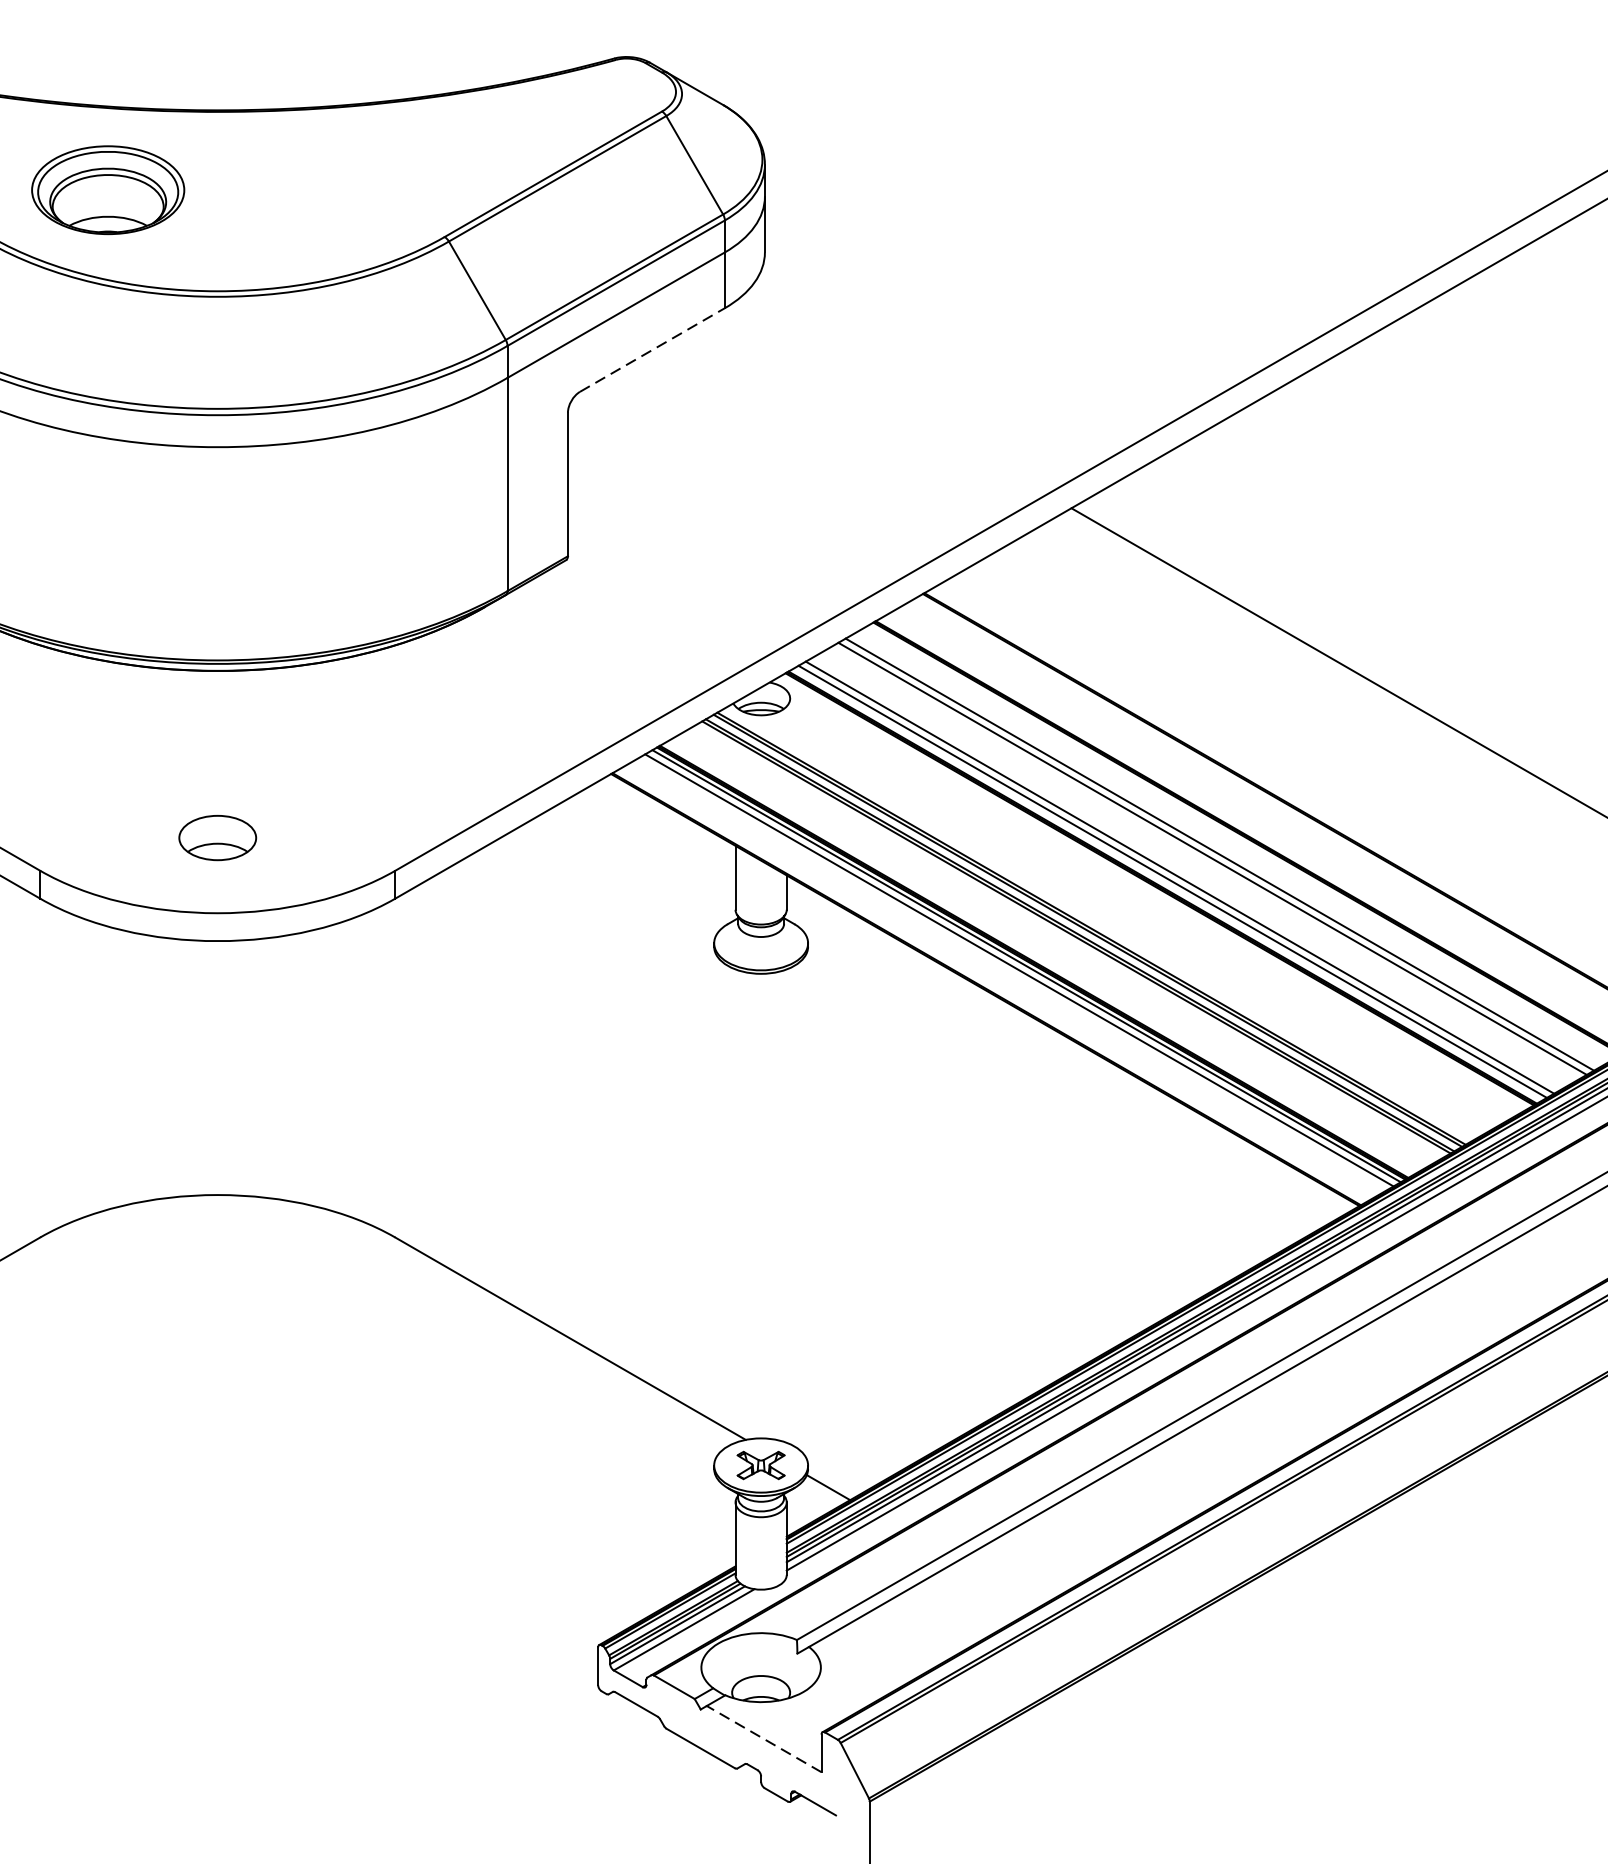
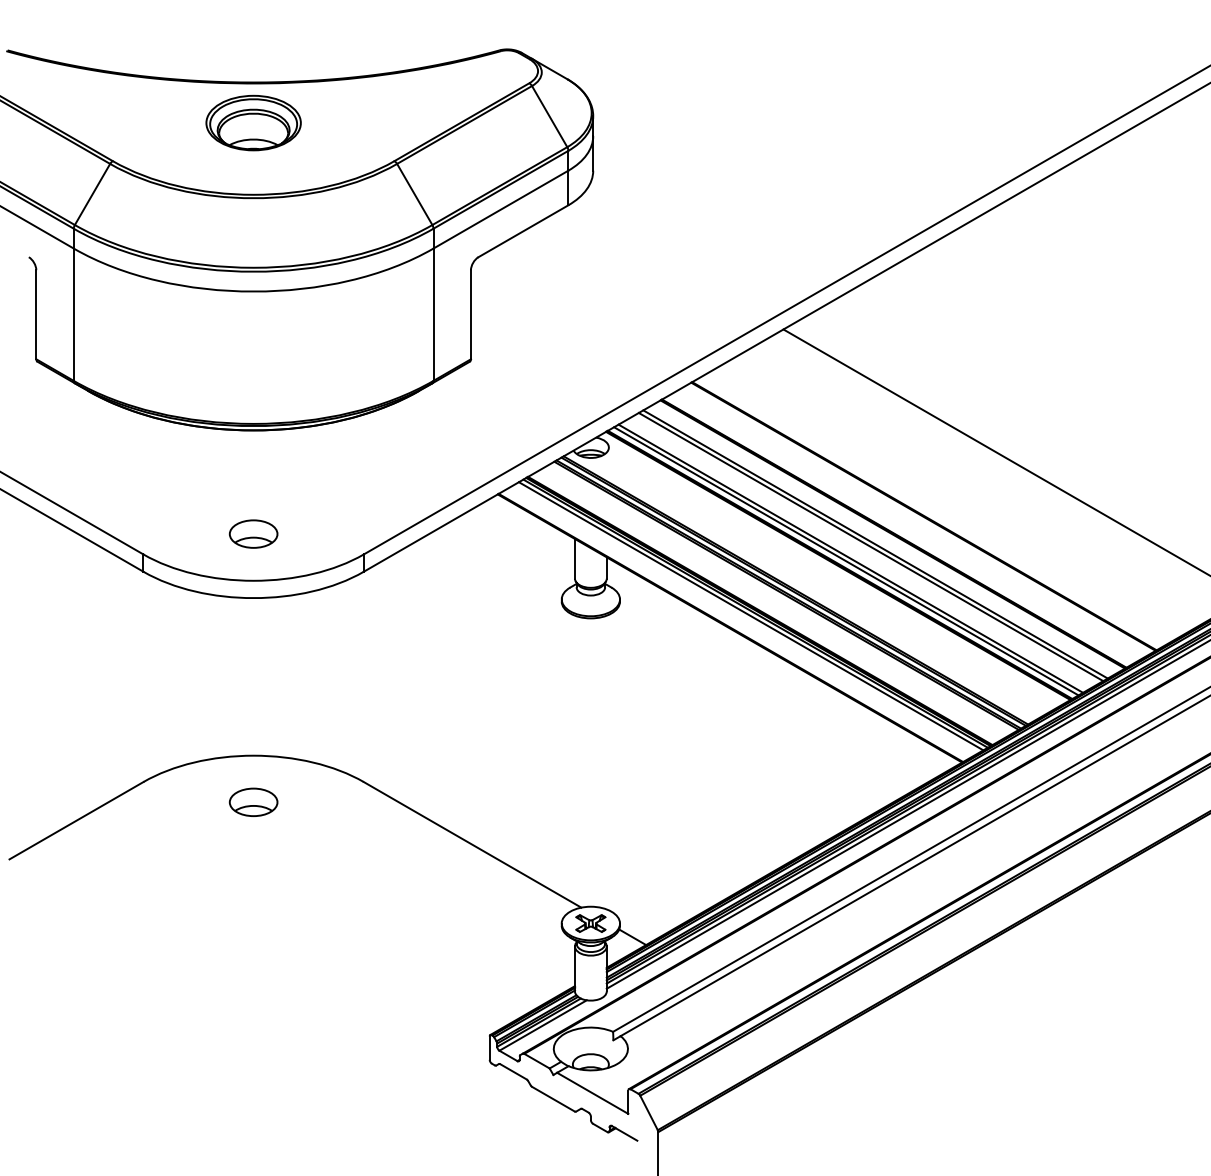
part: (107, 189) -> (253, 122), moved
line: (652, 350) -> (523, 231), dashed -> solid
part: (217, 1268) -> (253, 801), added
line: (763, 1739) -> (592, 1093), dashed -> solid

